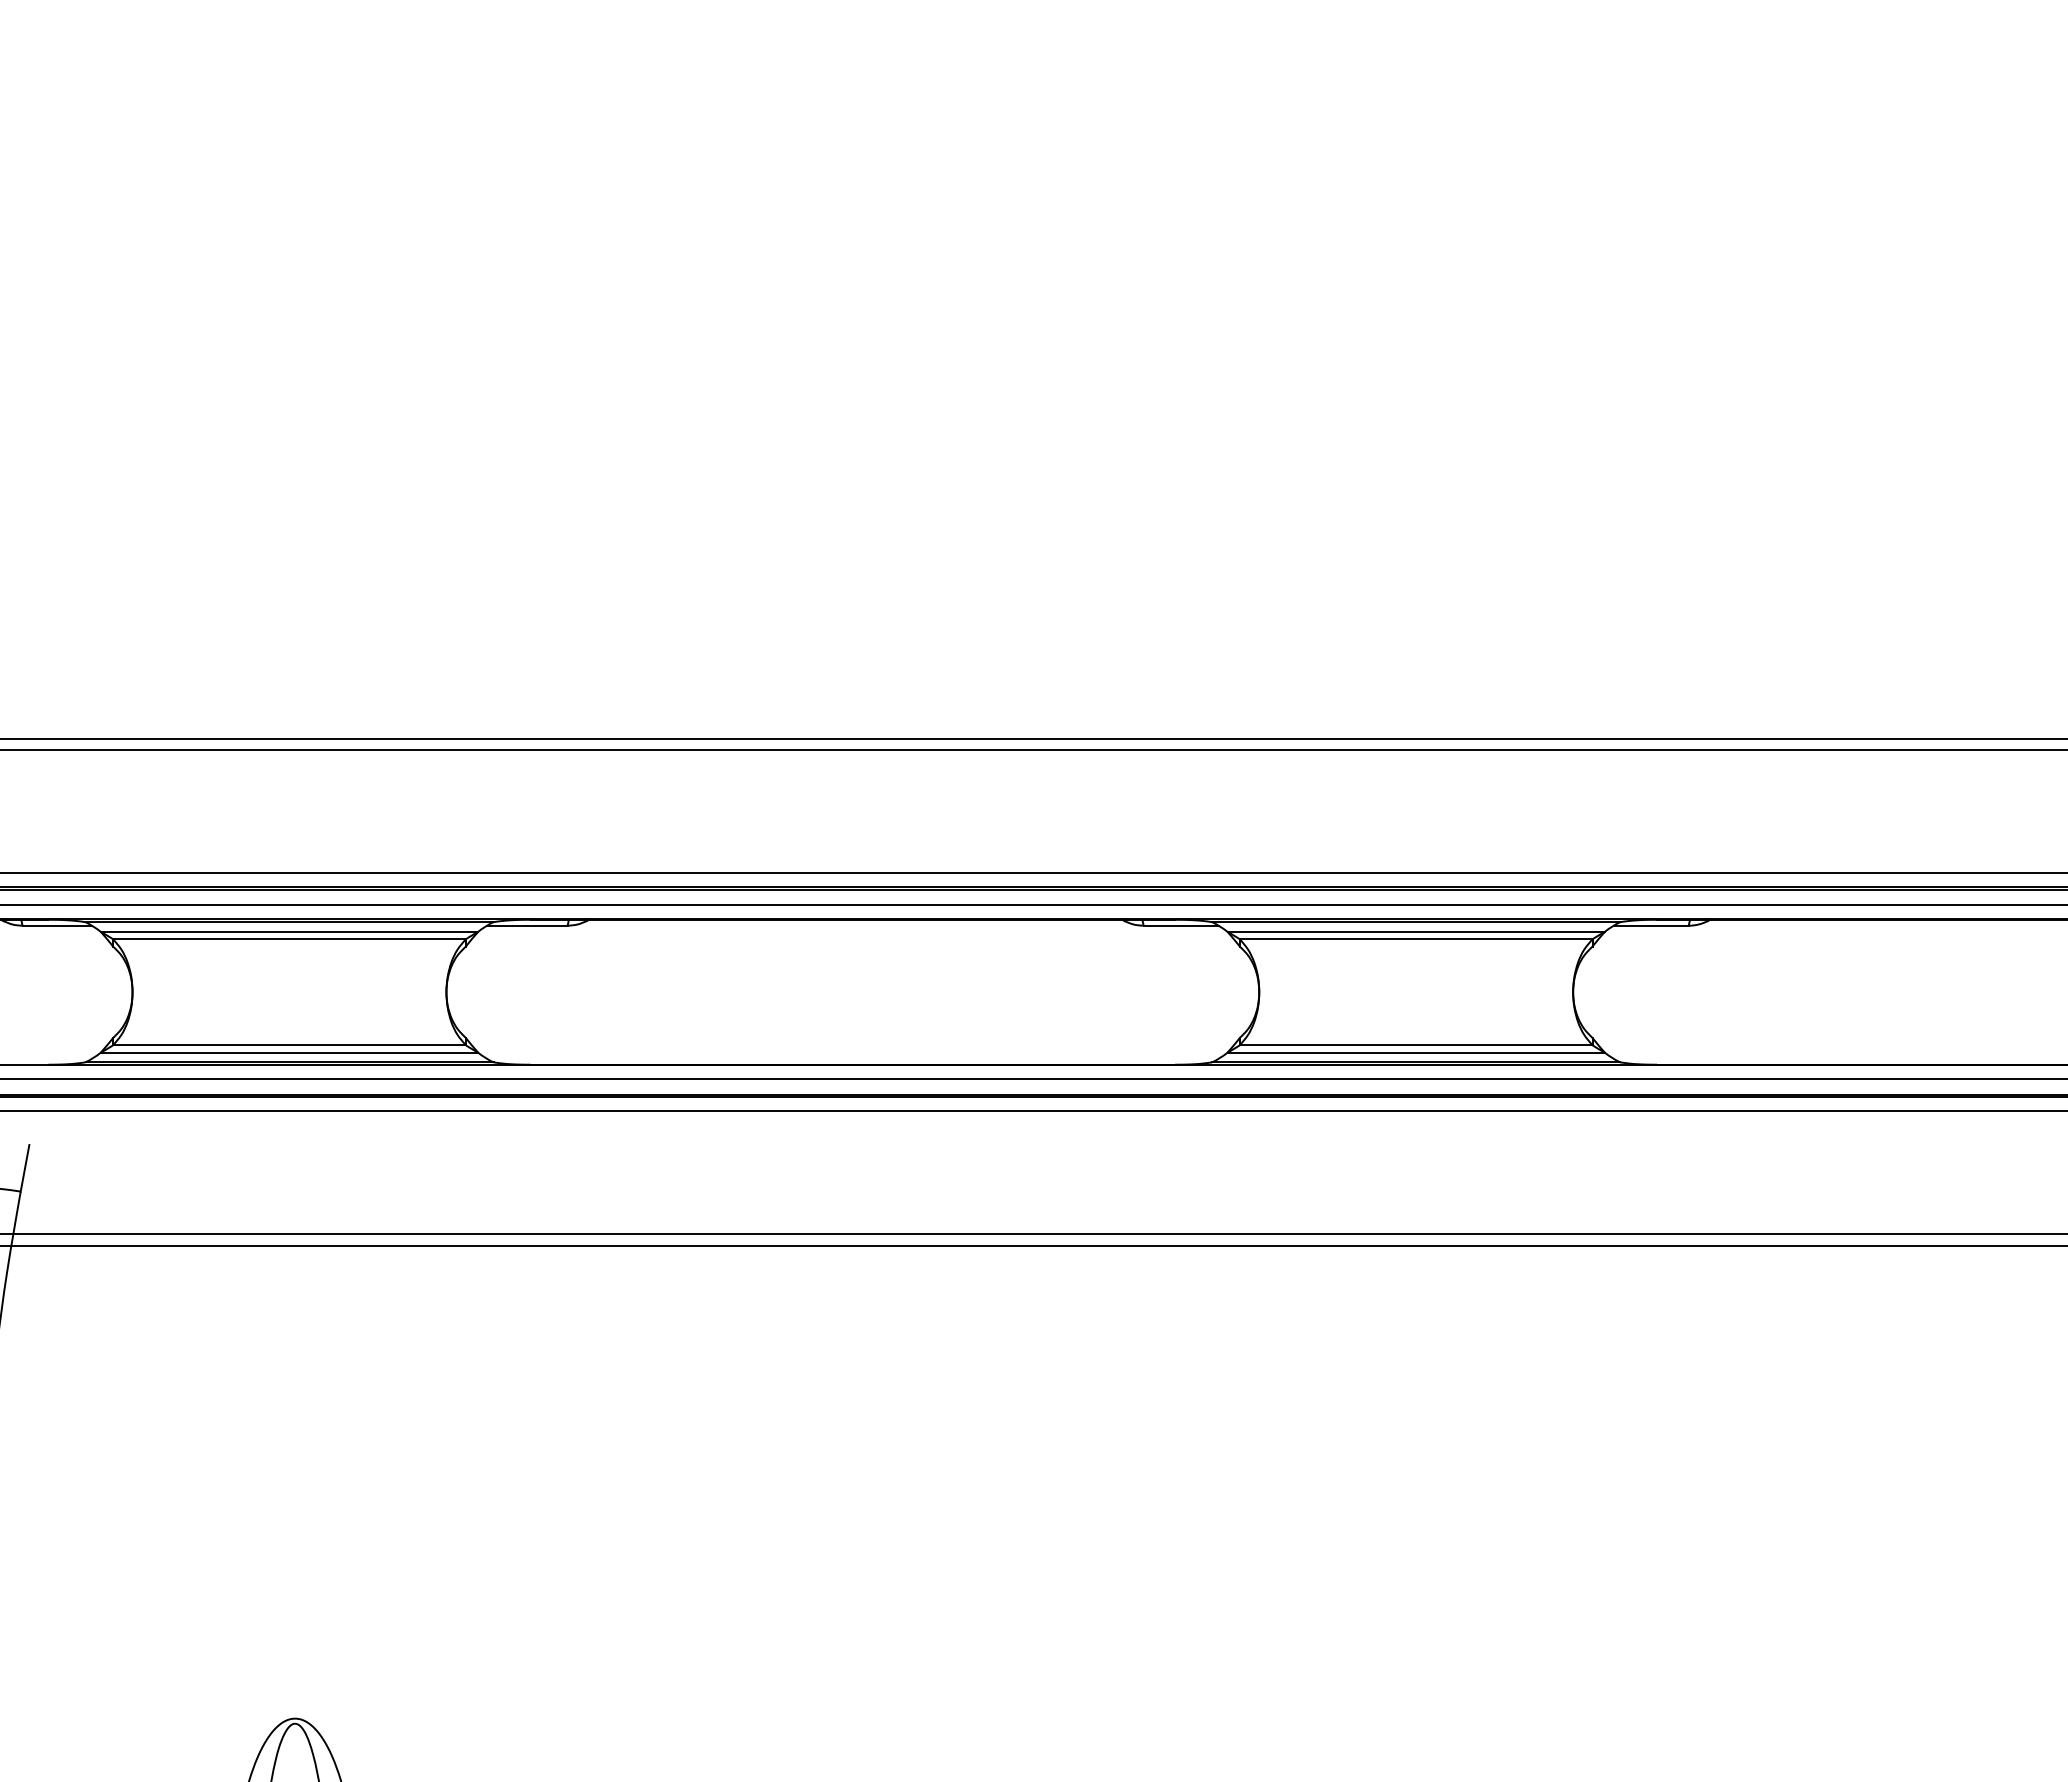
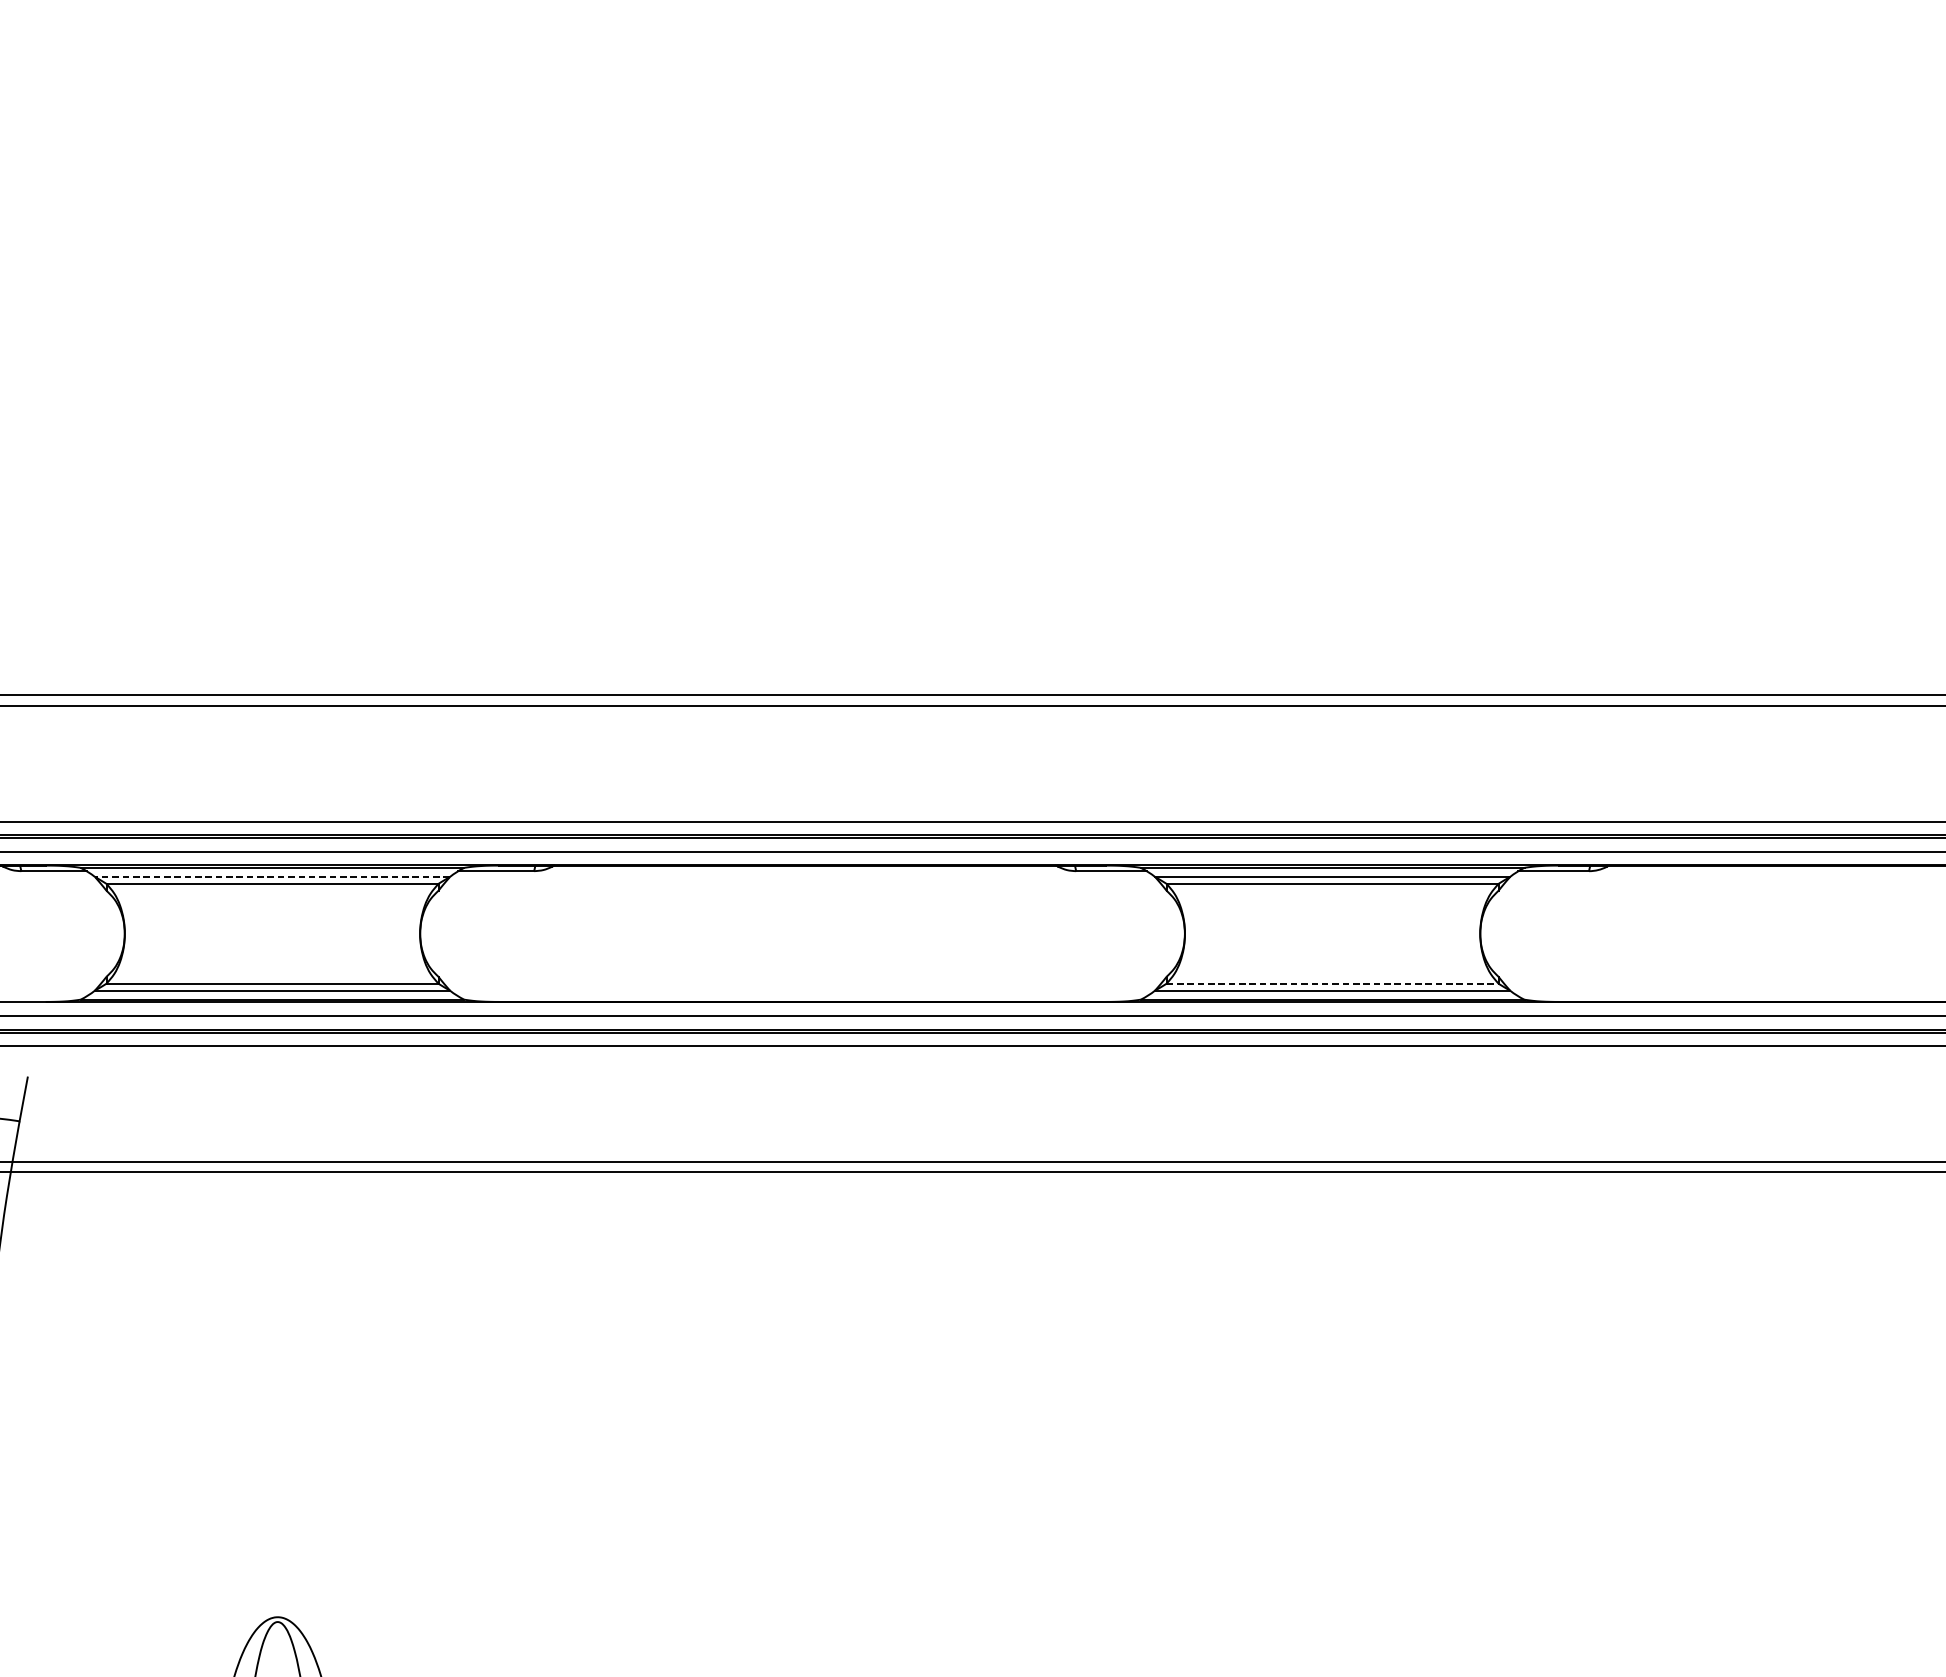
line: (289, 931) -> (272, 876), solid -> dashed
line: (1416, 1045) -> (1332, 983), solid -> dashed

